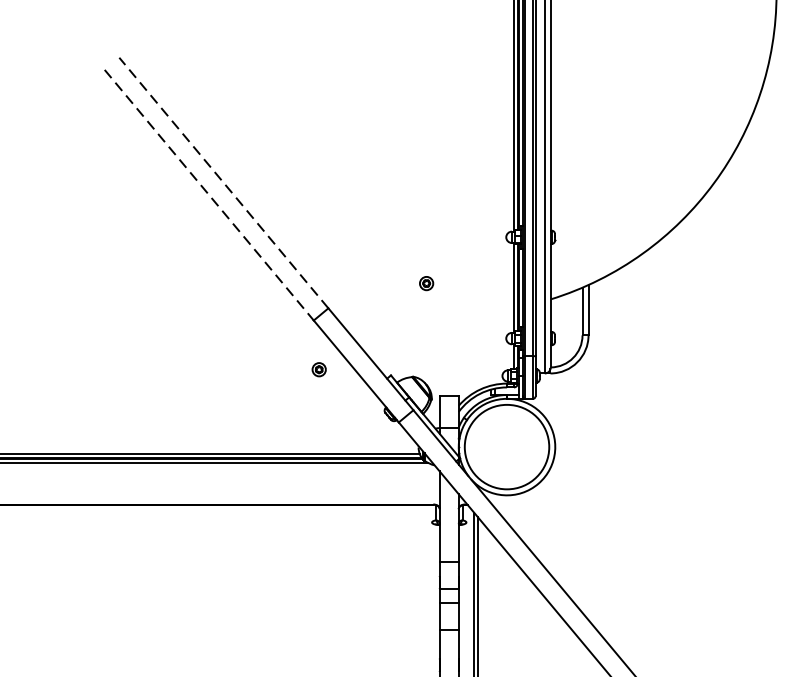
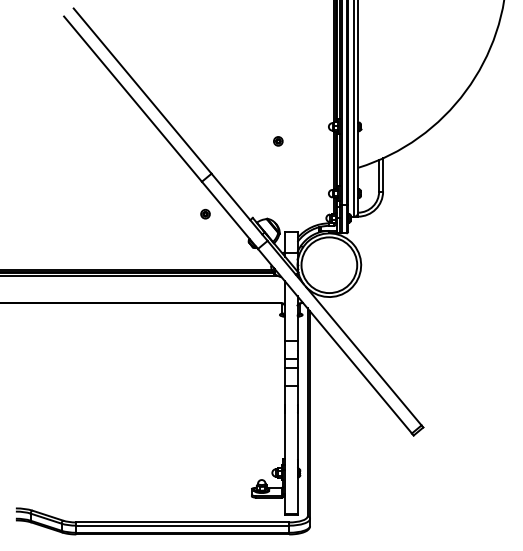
line: (223, 183) -> (142, 91), dashed -> solid
line: (210, 195) -> (133, 99), dashed -> solid
part: (426, 283) -> (278, 141), moved

